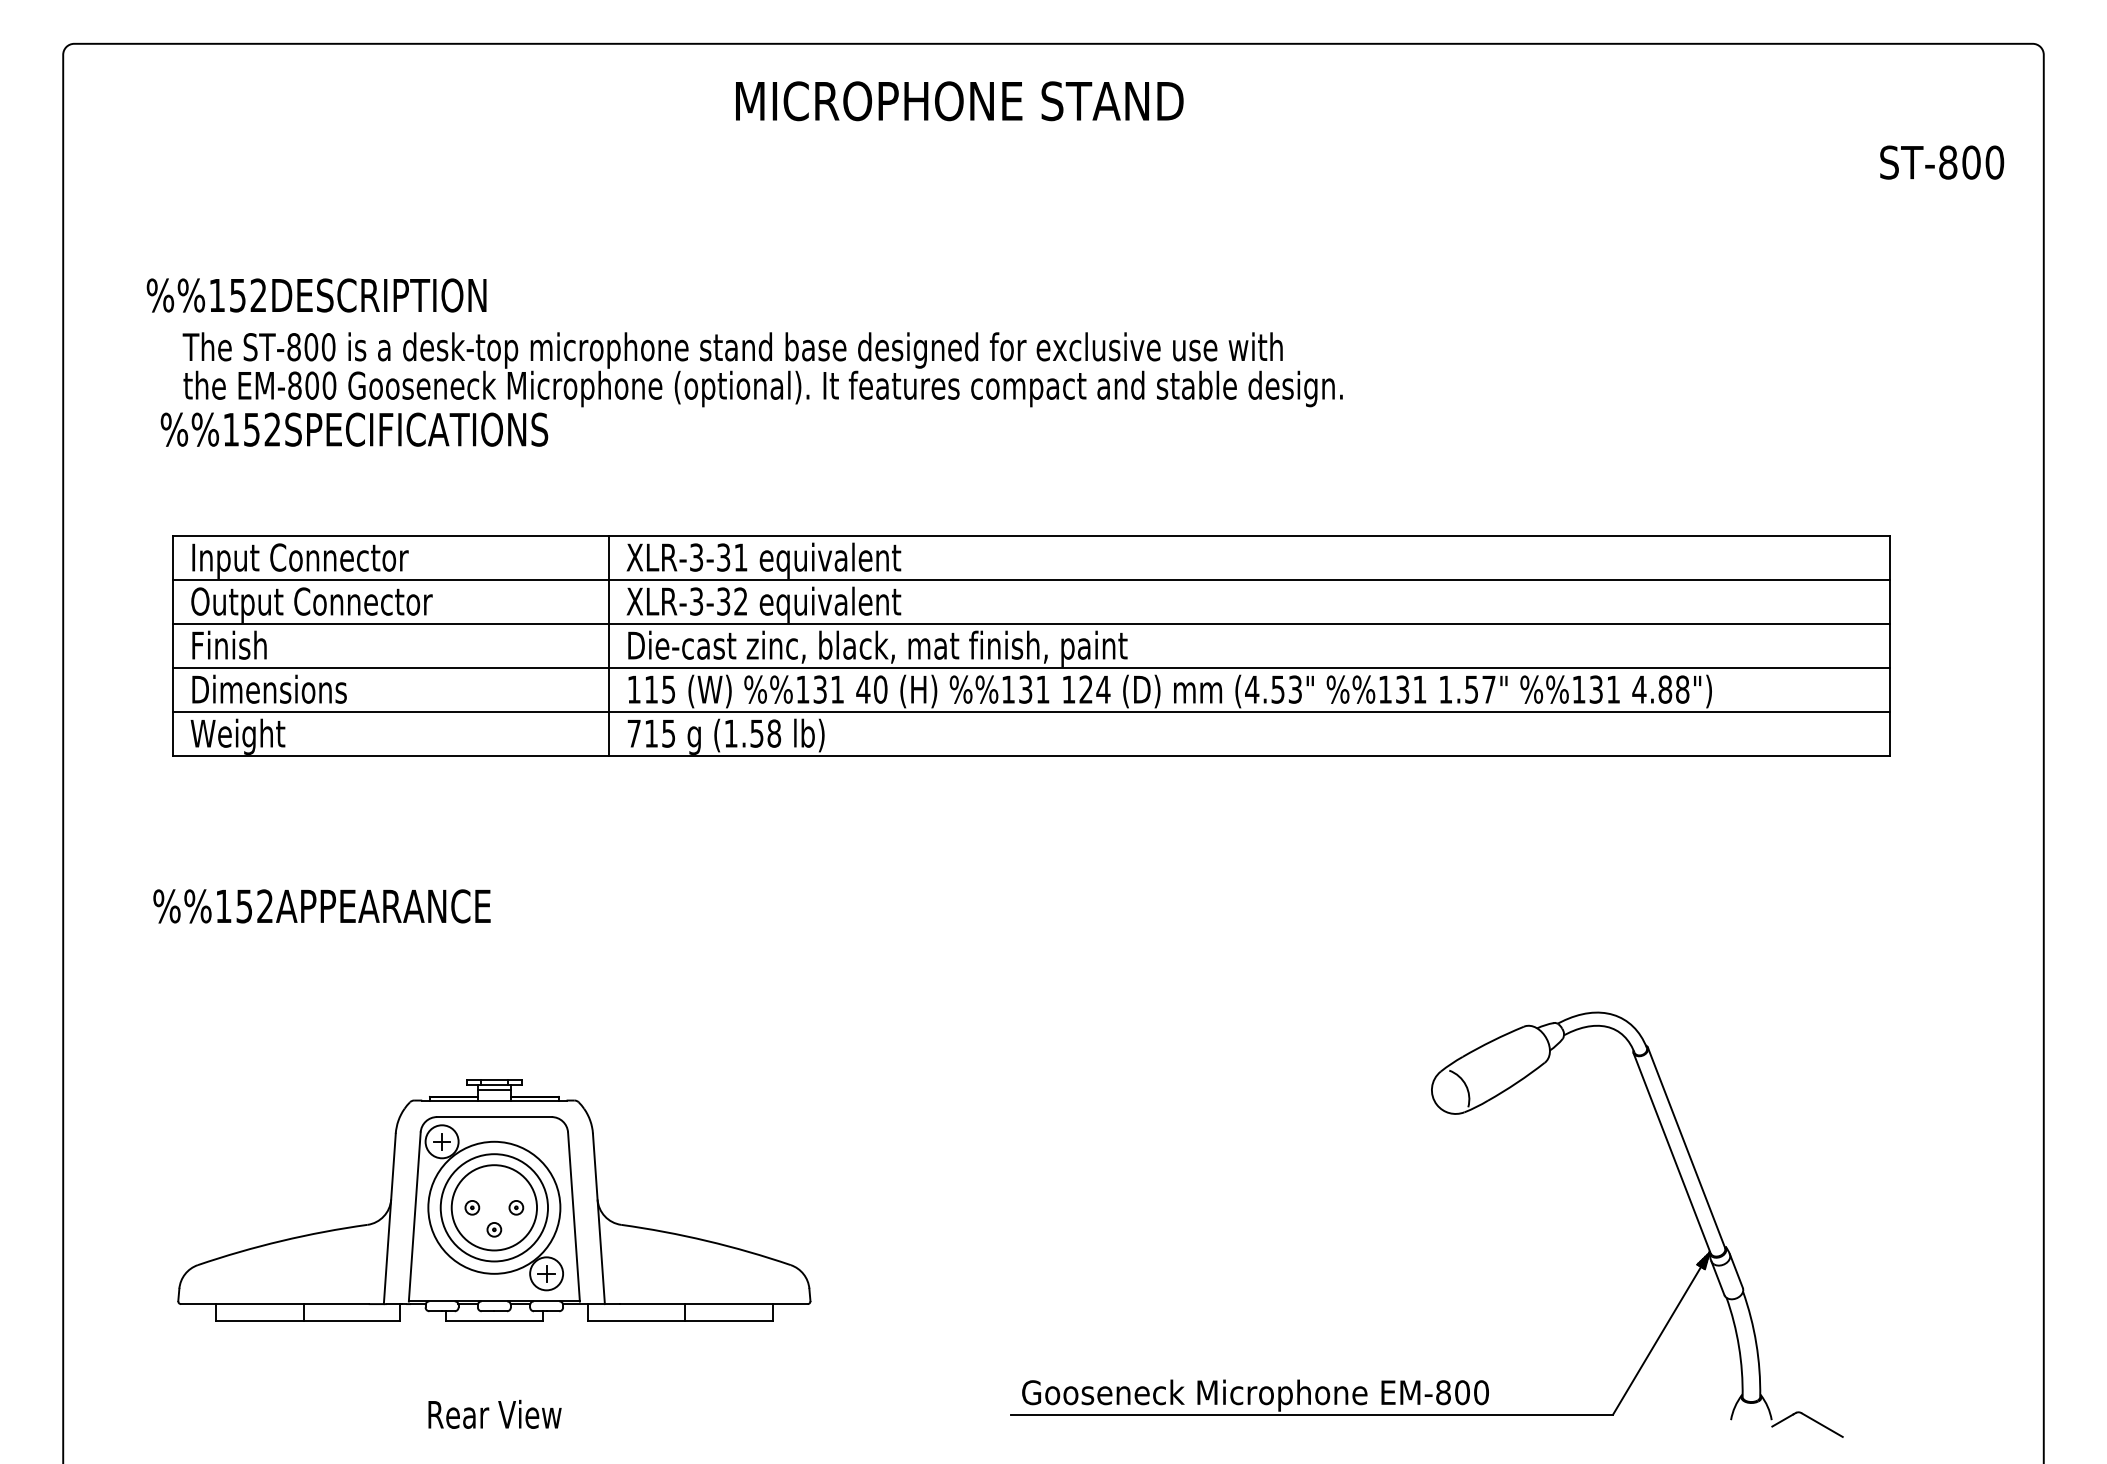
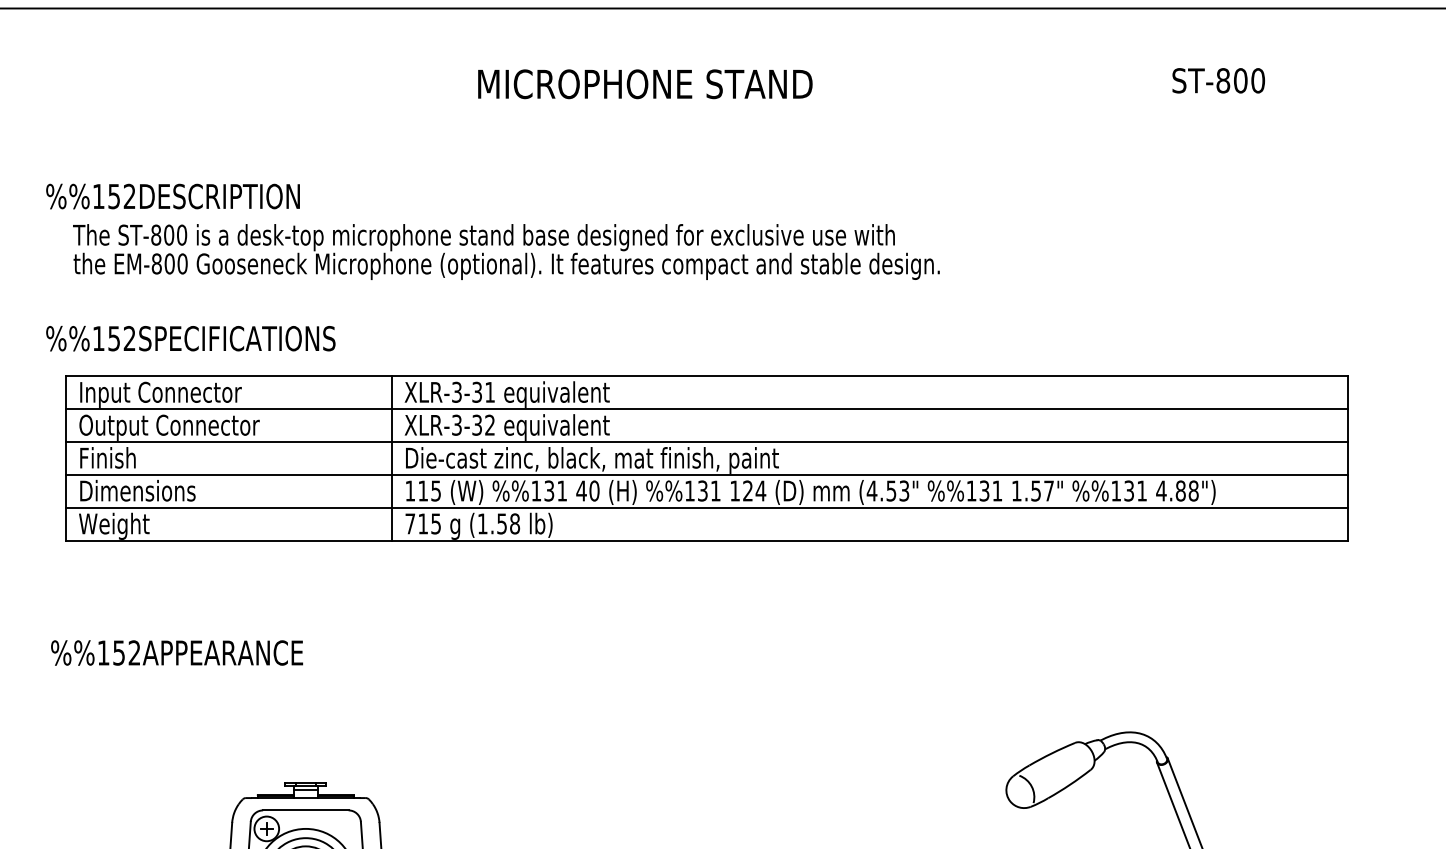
text: (959, 101) -> (645, 84), moved
text: (1942, 162) -> (1219, 80), moved
text: (354, 429) -> (190, 338), moved

